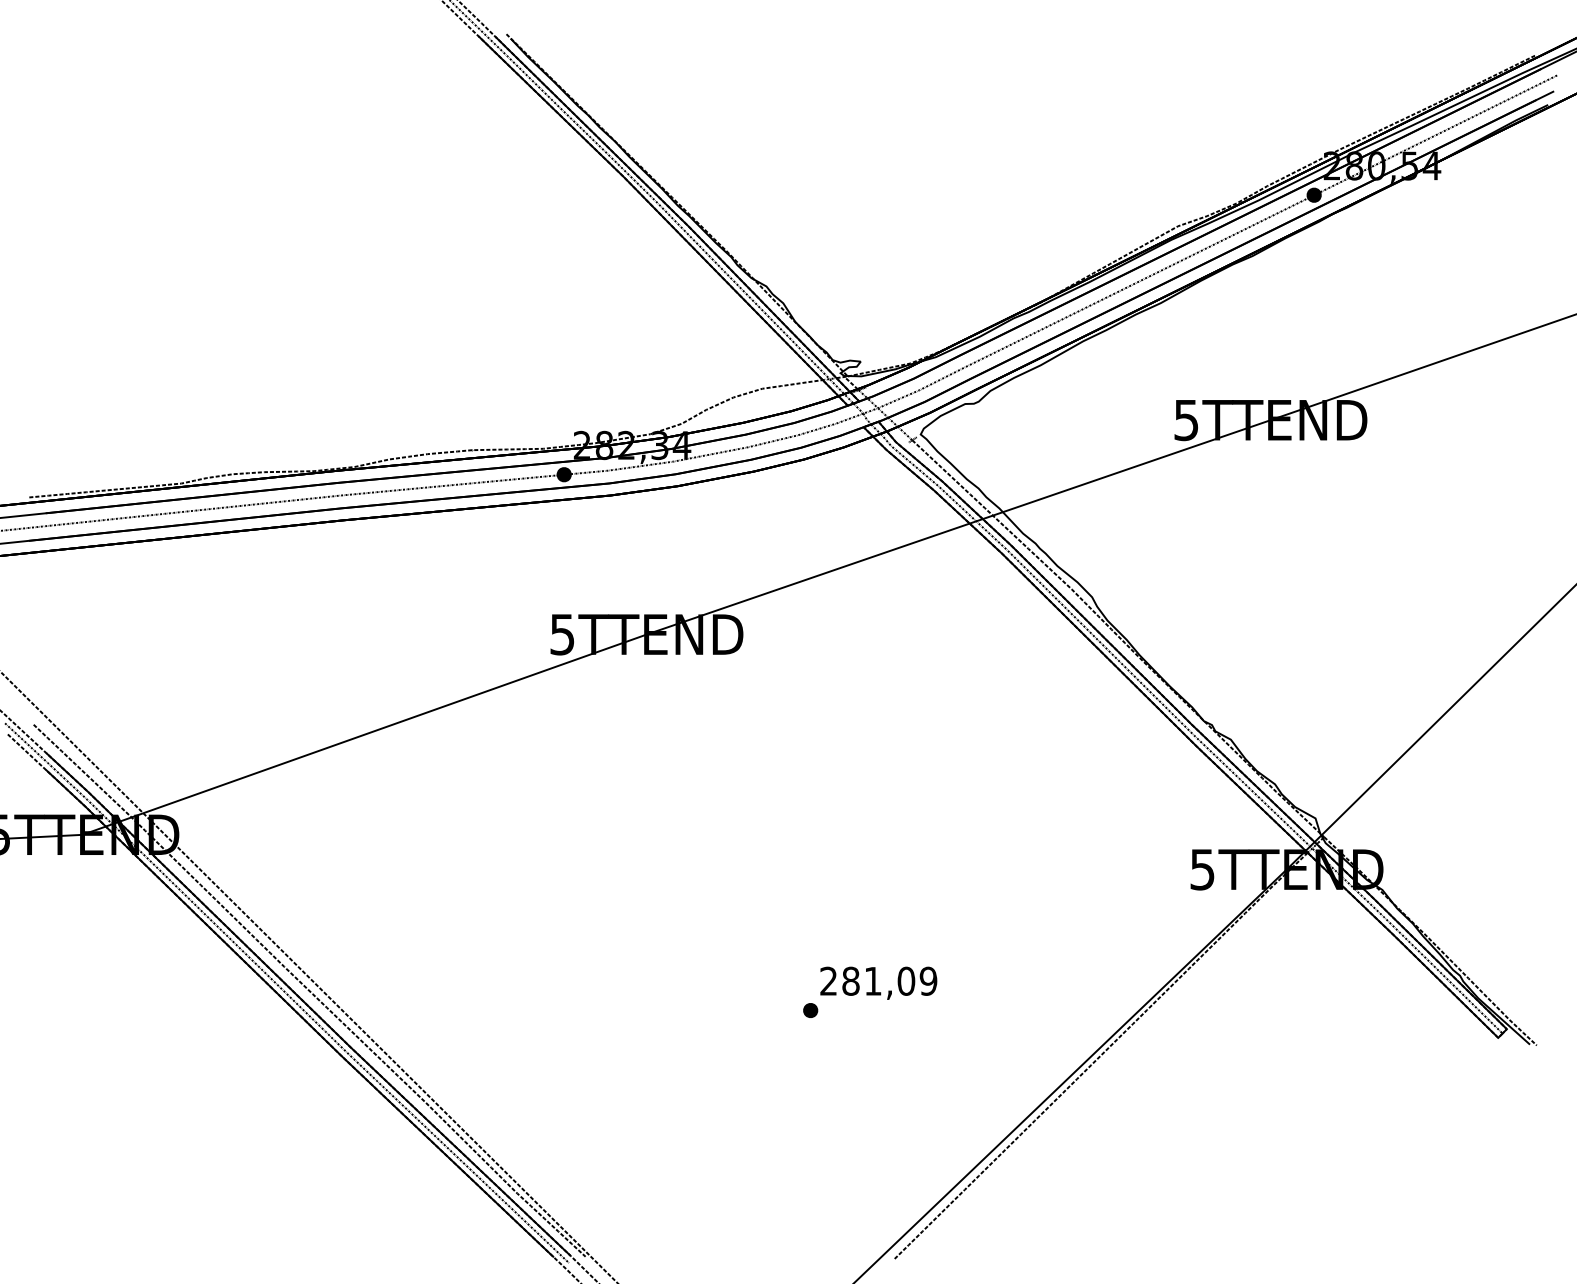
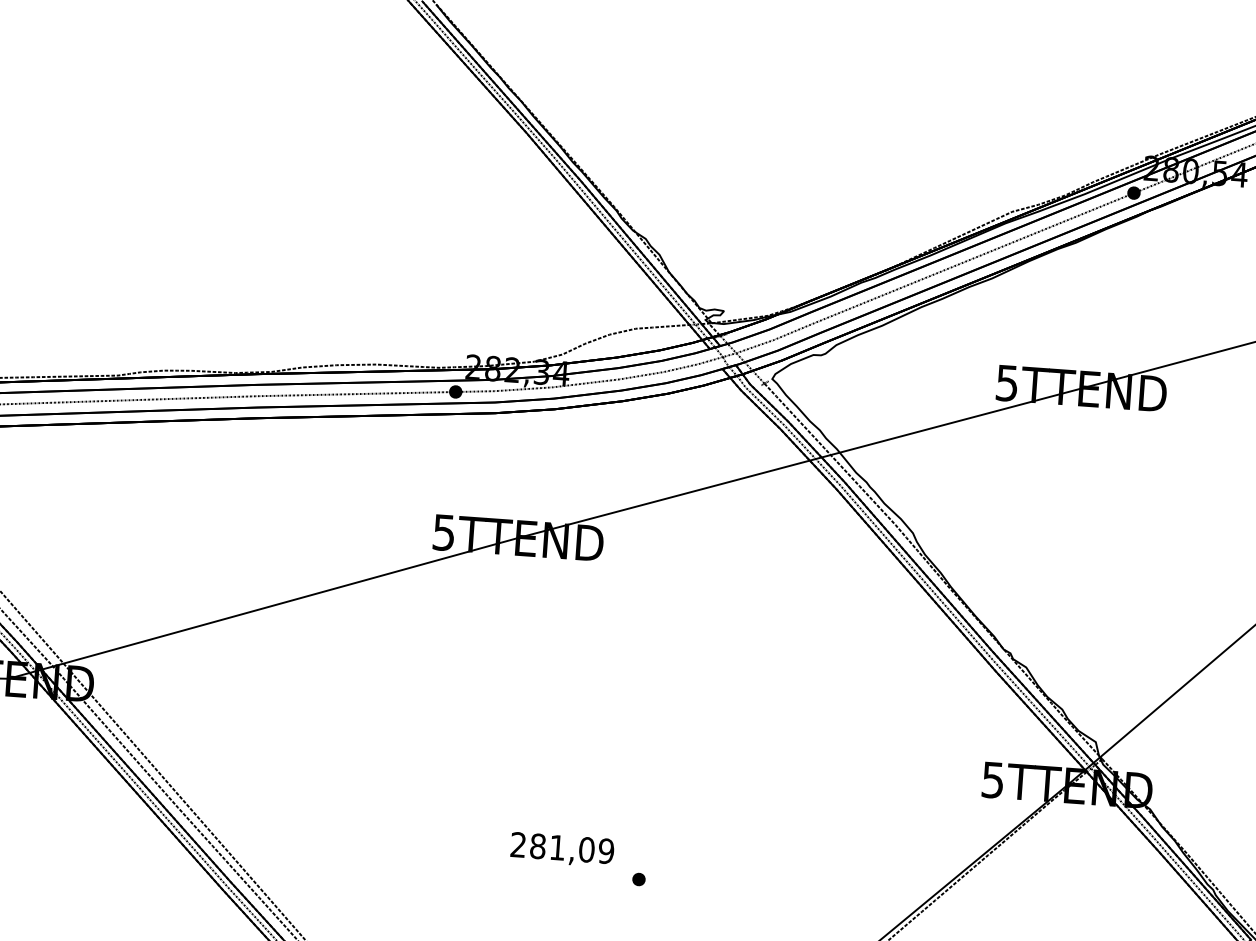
text: (878, 982) -> (562, 849), moved

